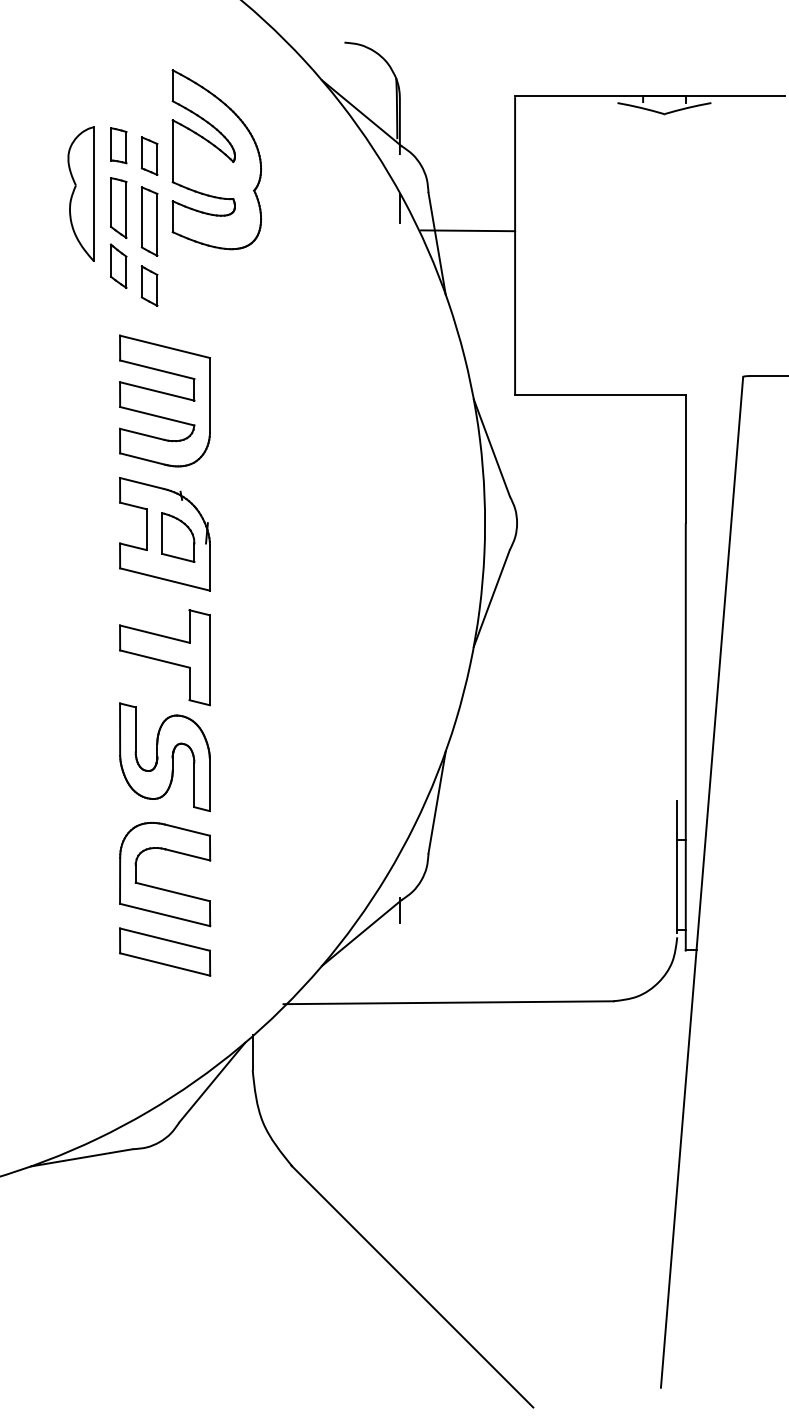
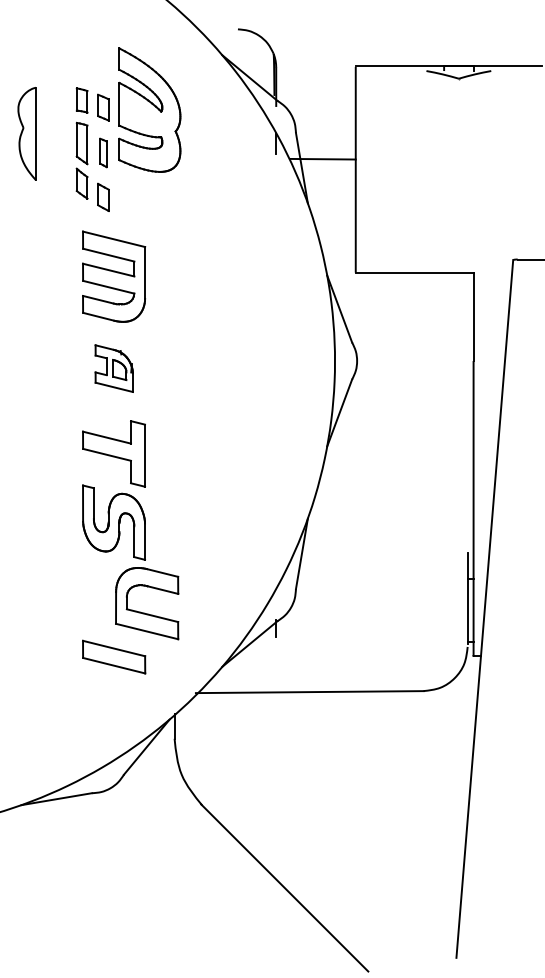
part: (80, 193) -> (26, 133), moved
part: (149, 221) -> (103, 152), size x0.6
part: (165, 533) -> (114, 368), size x0.6
part: (161, 887) -> (144, 612), moved

